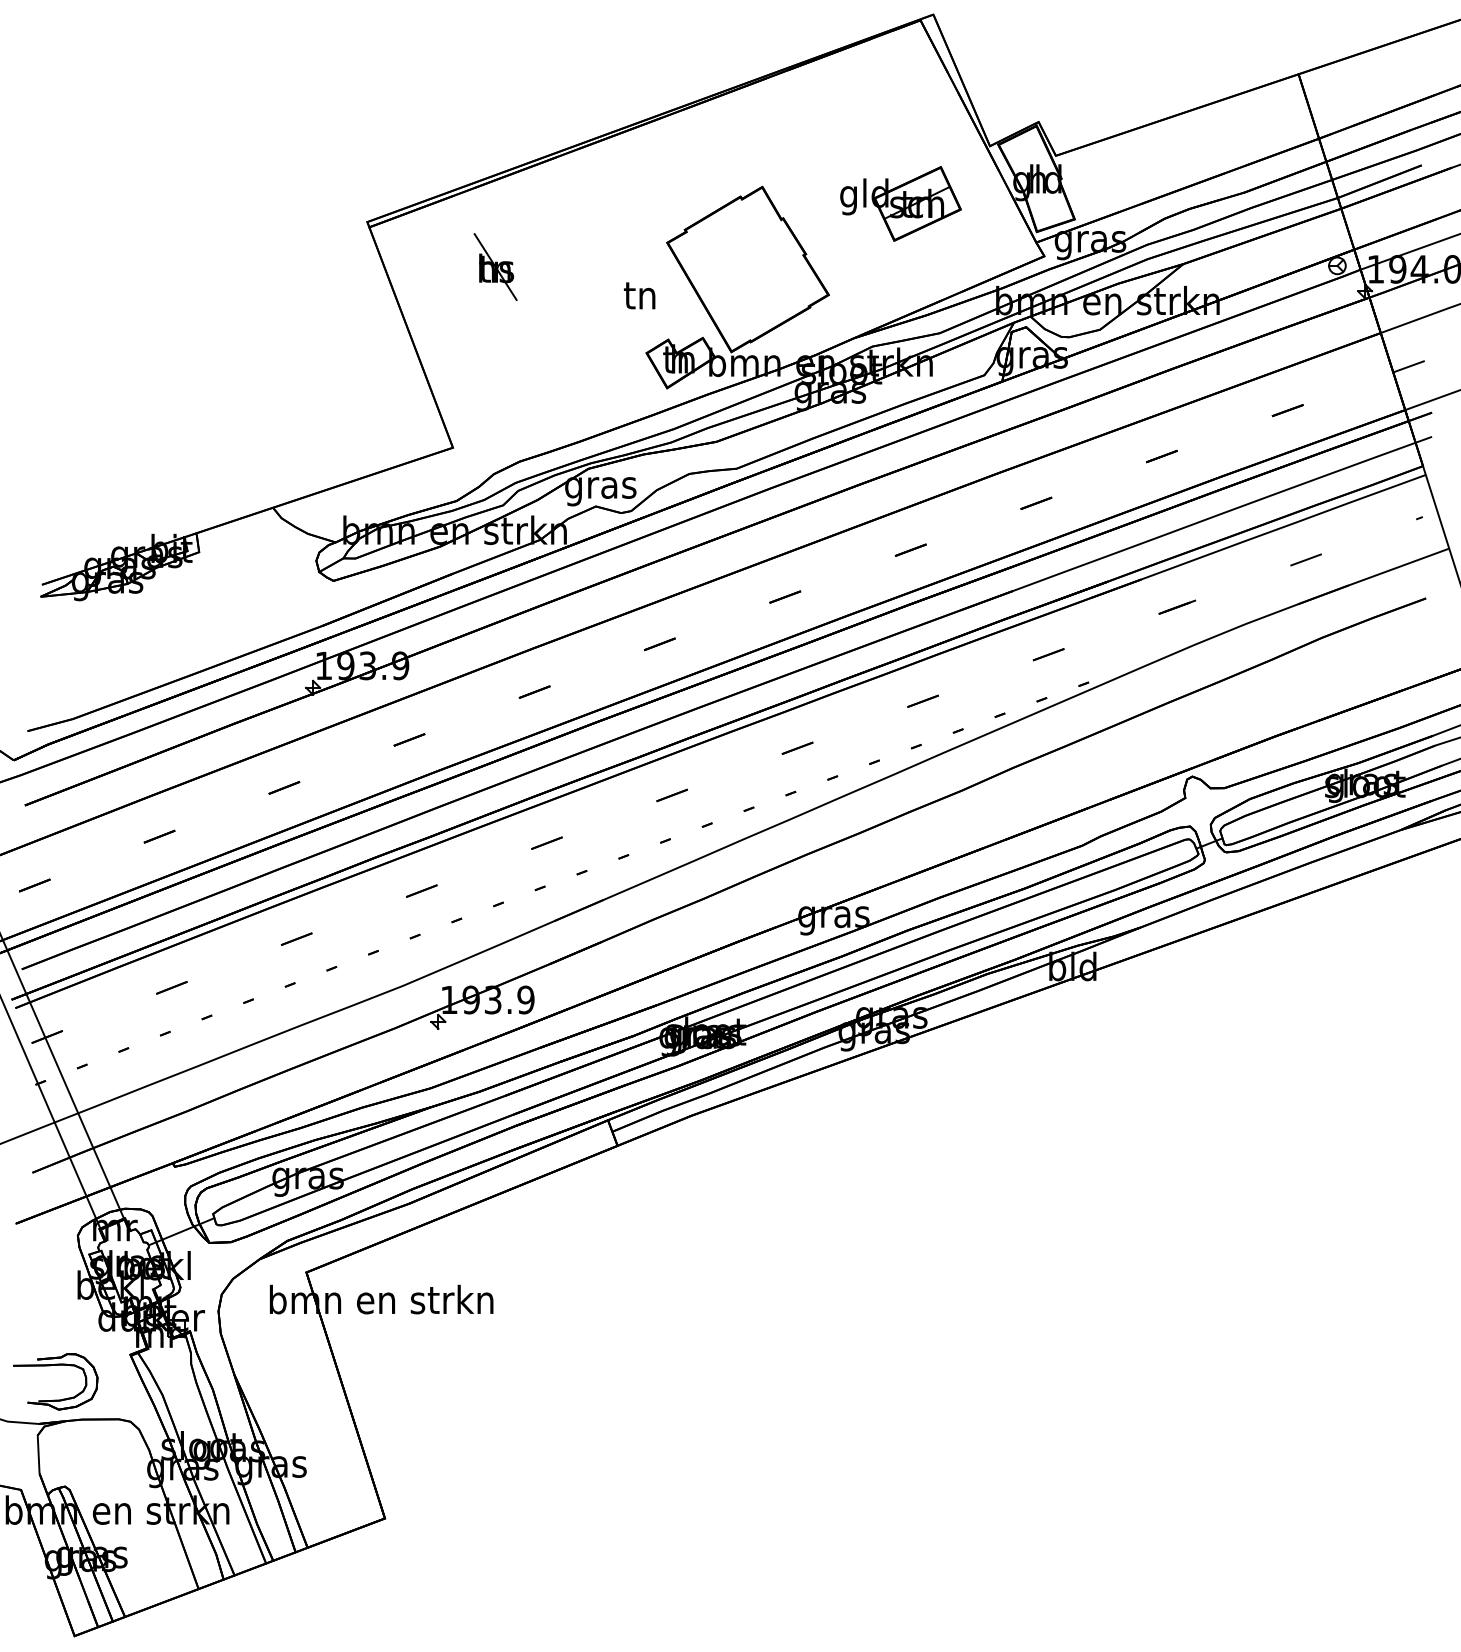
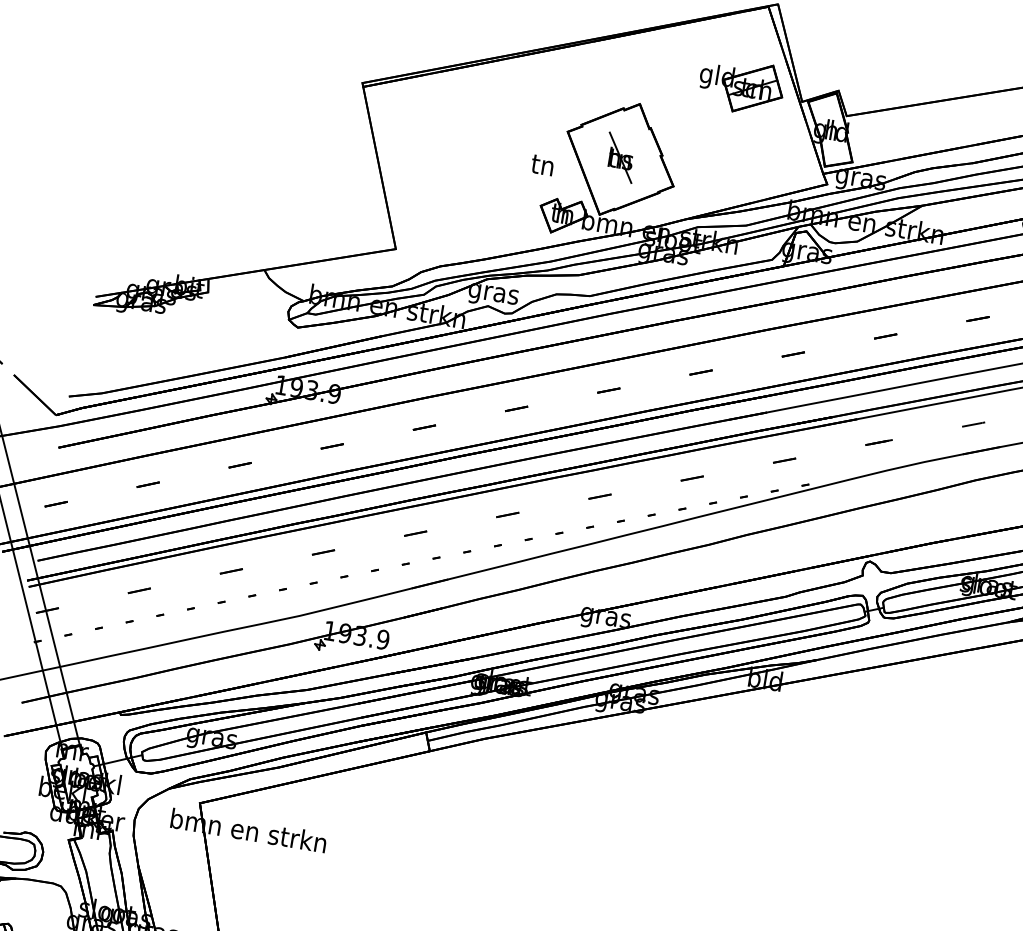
part: (900, 203) -> (741, 86), moved
part: (495, 267) -> (620, 158), moved

